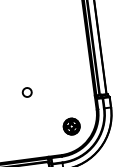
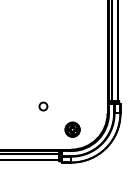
circle: (27, 92) -> (43, 106), moved
part: (71, 126) -> (72, 129), moved

